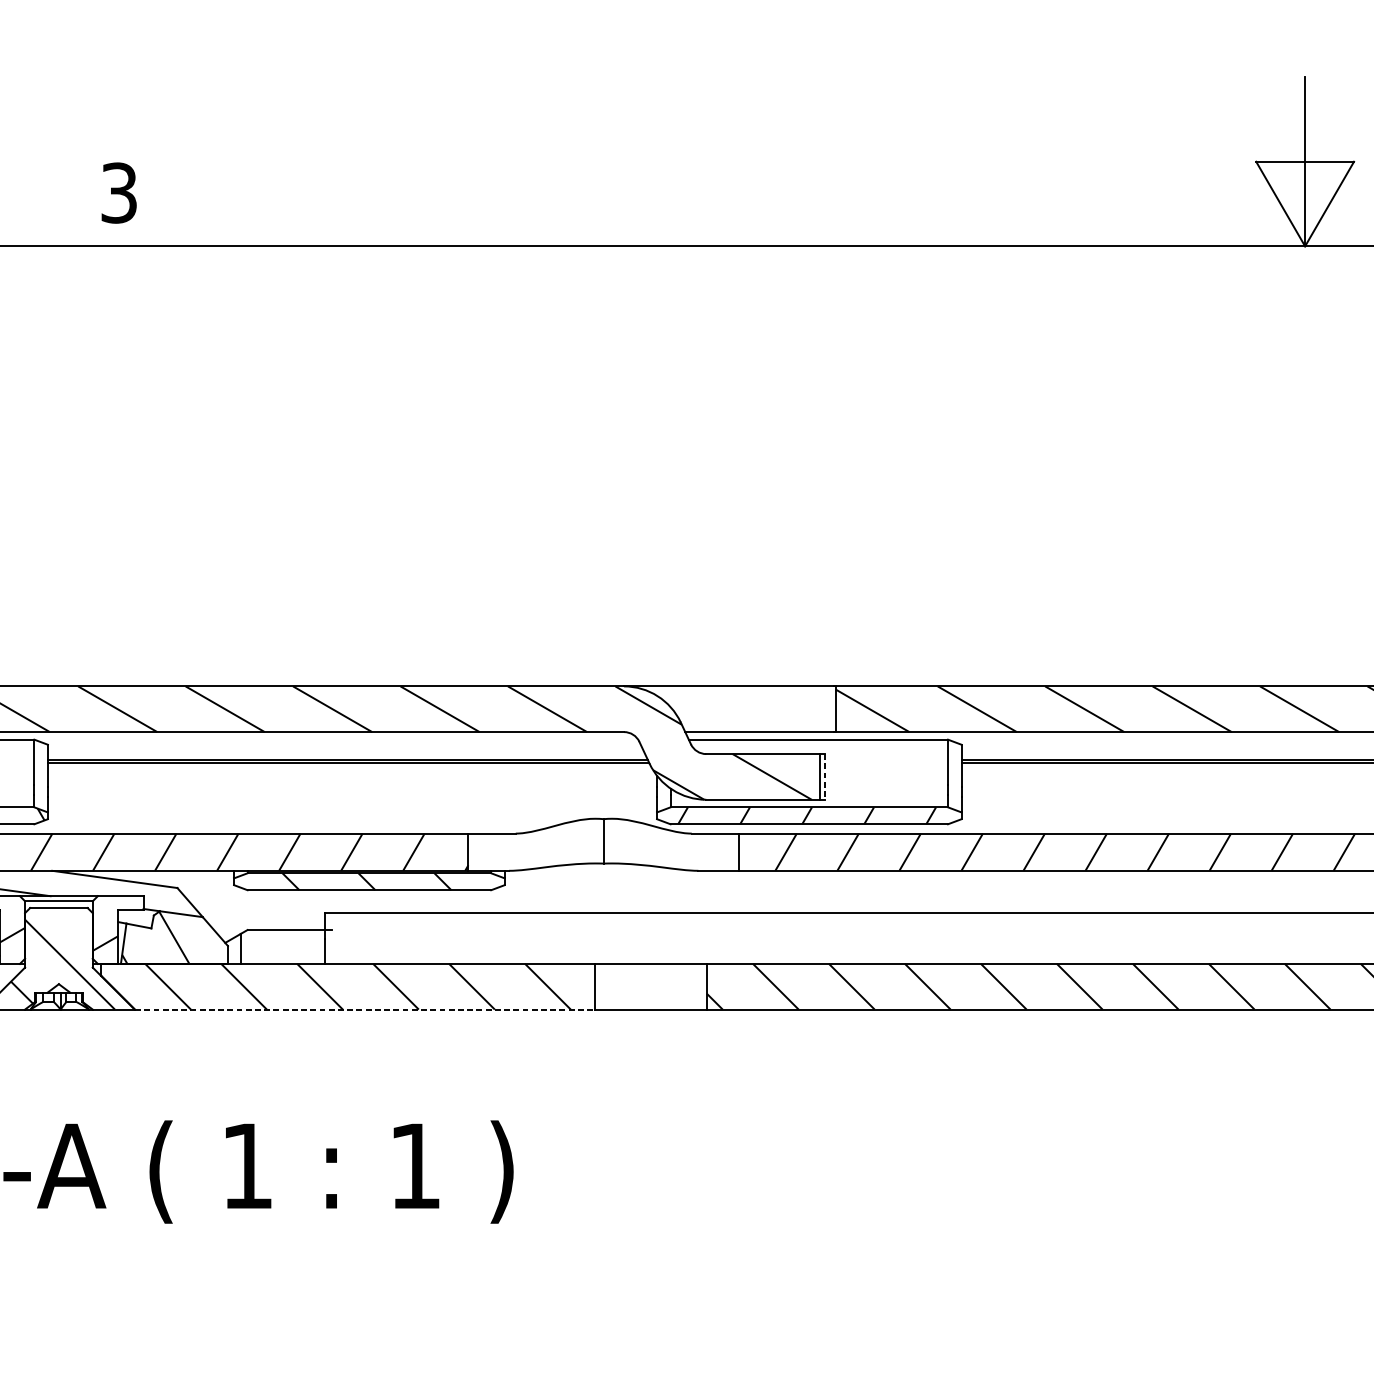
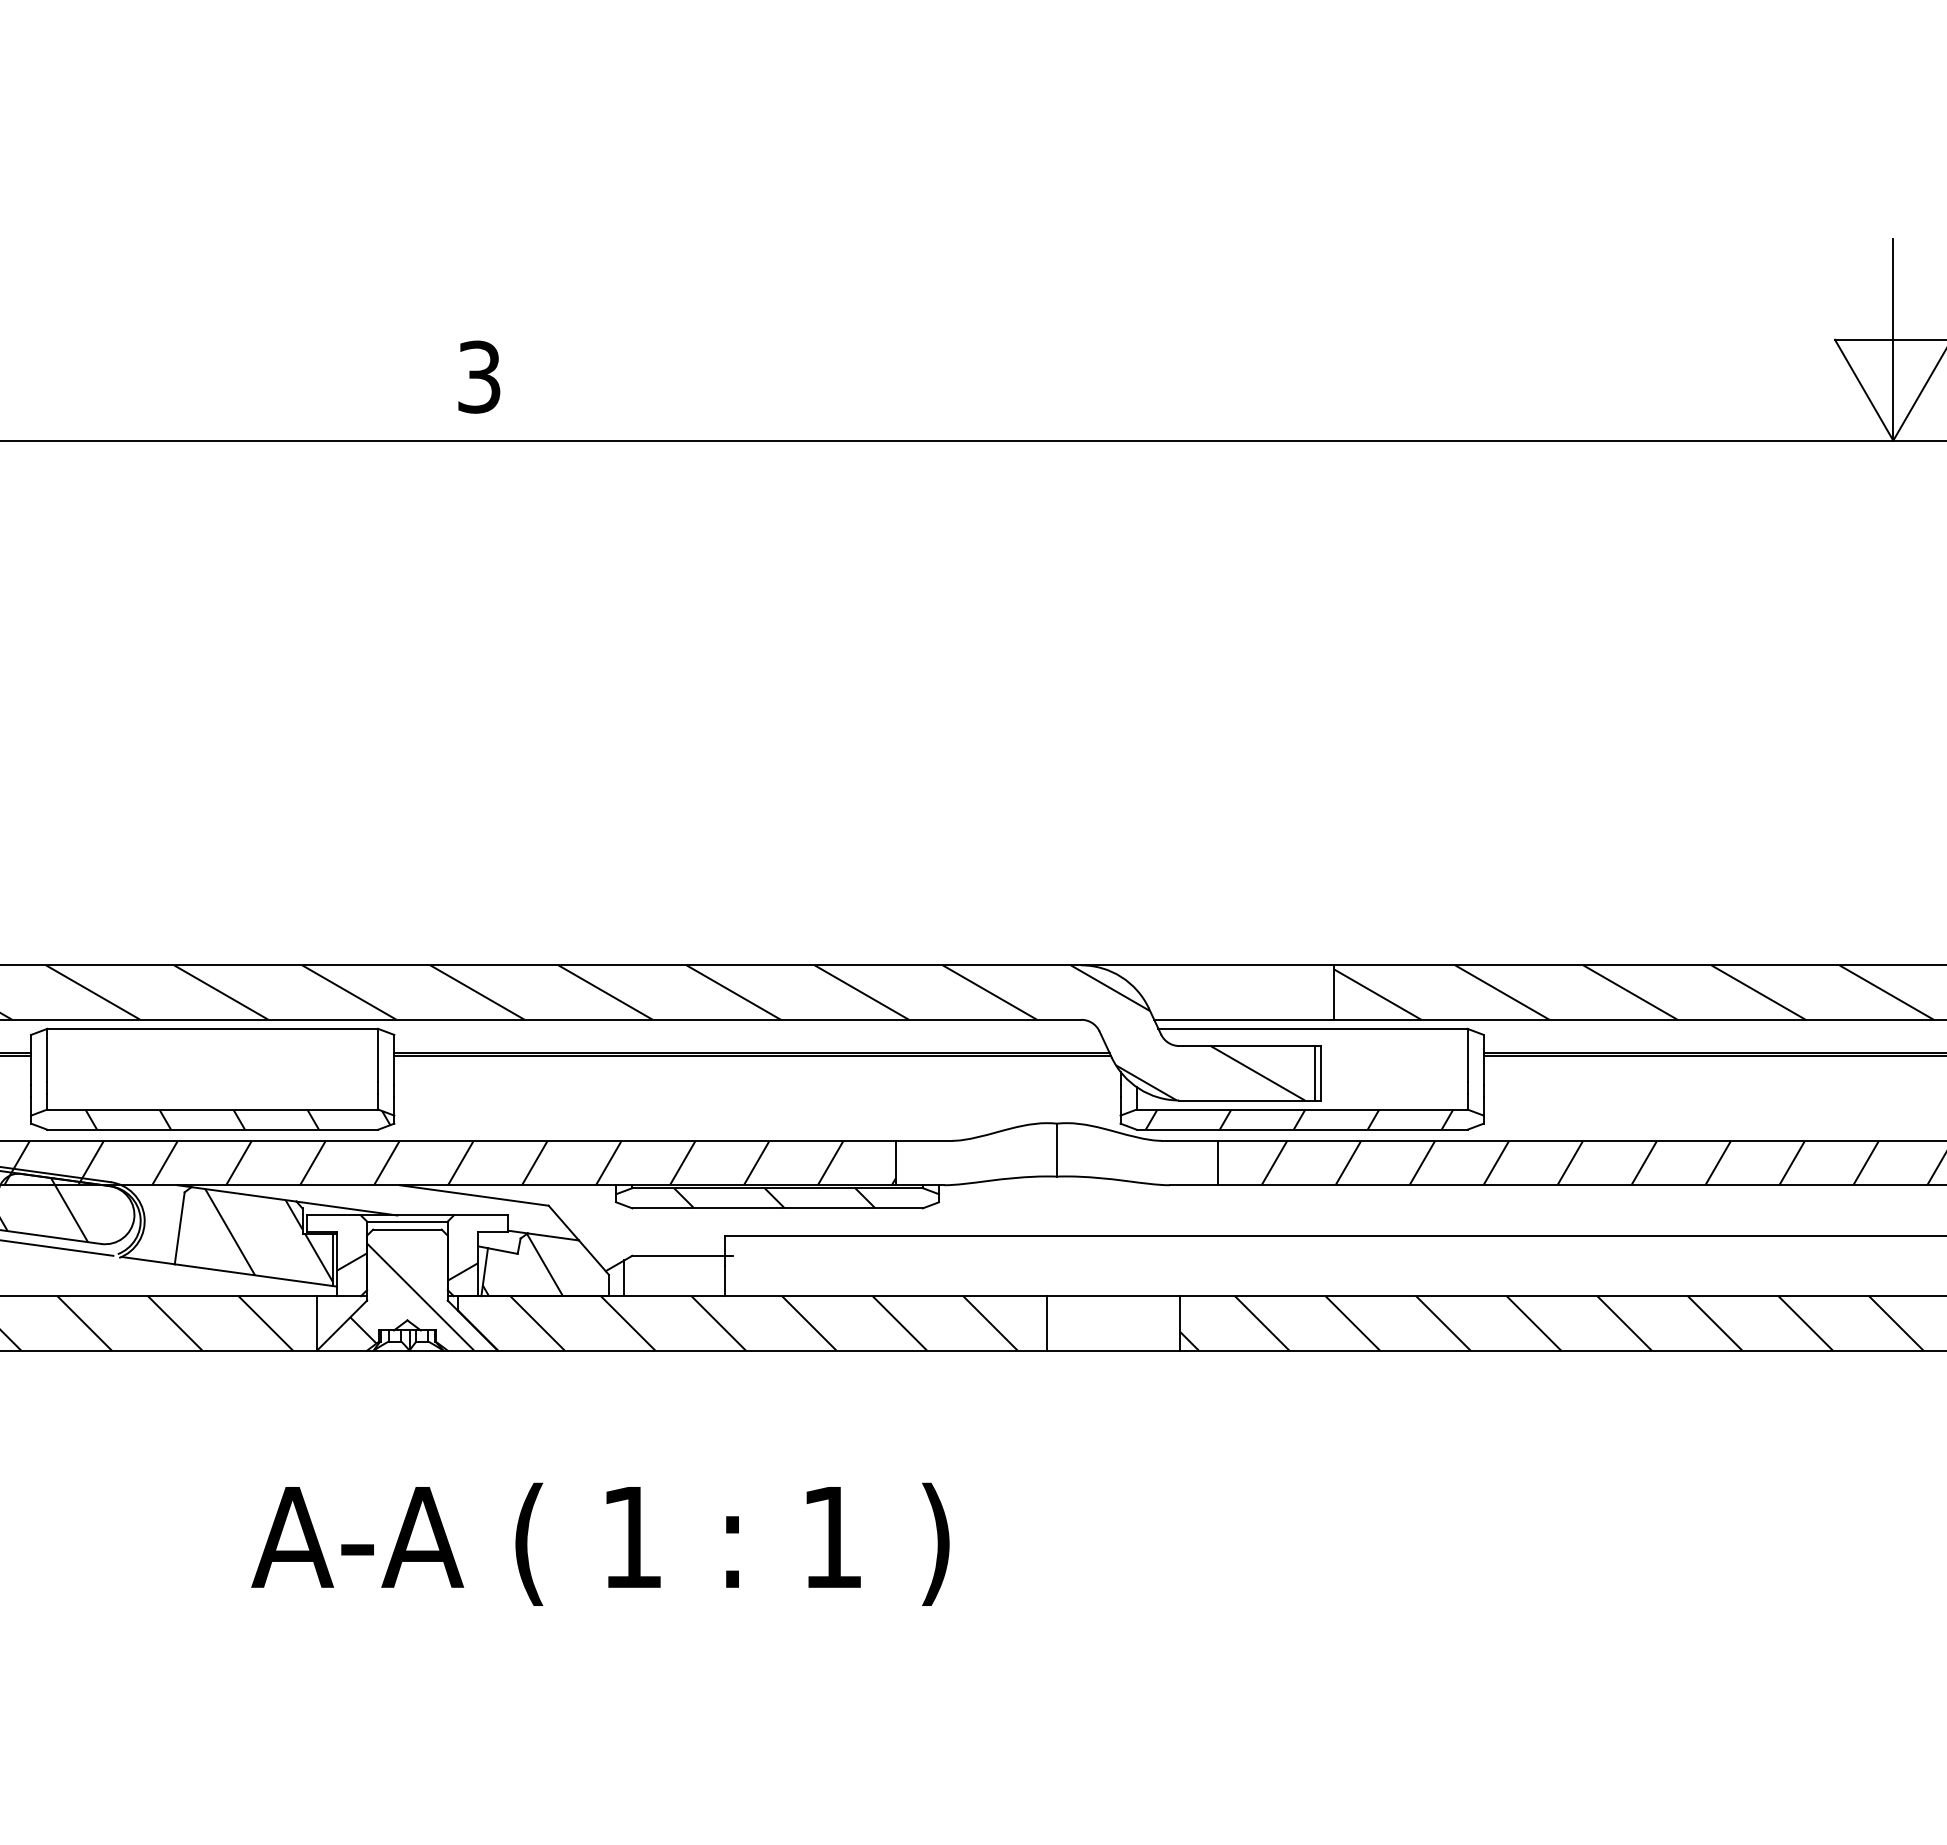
line: (825, 777) -> (1321, 1073), dashed -> solid
line: (365, 1009) -> (773, 1350), dashed -> solid

